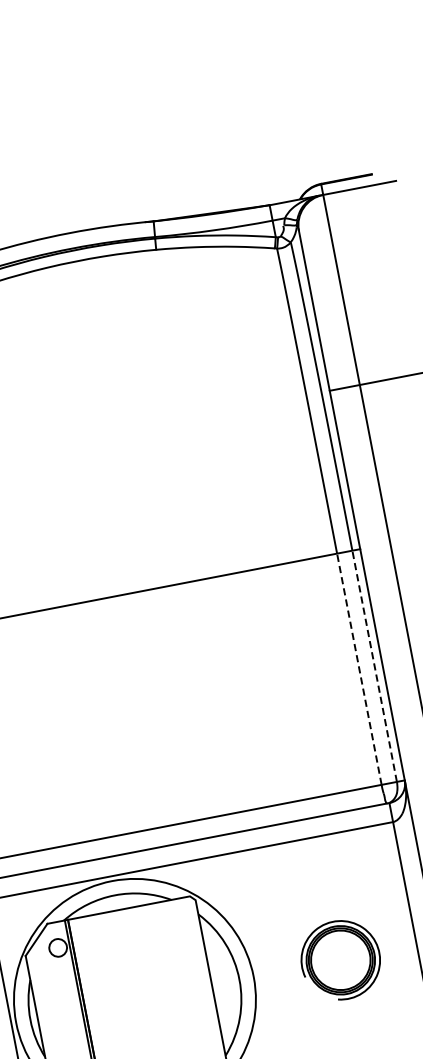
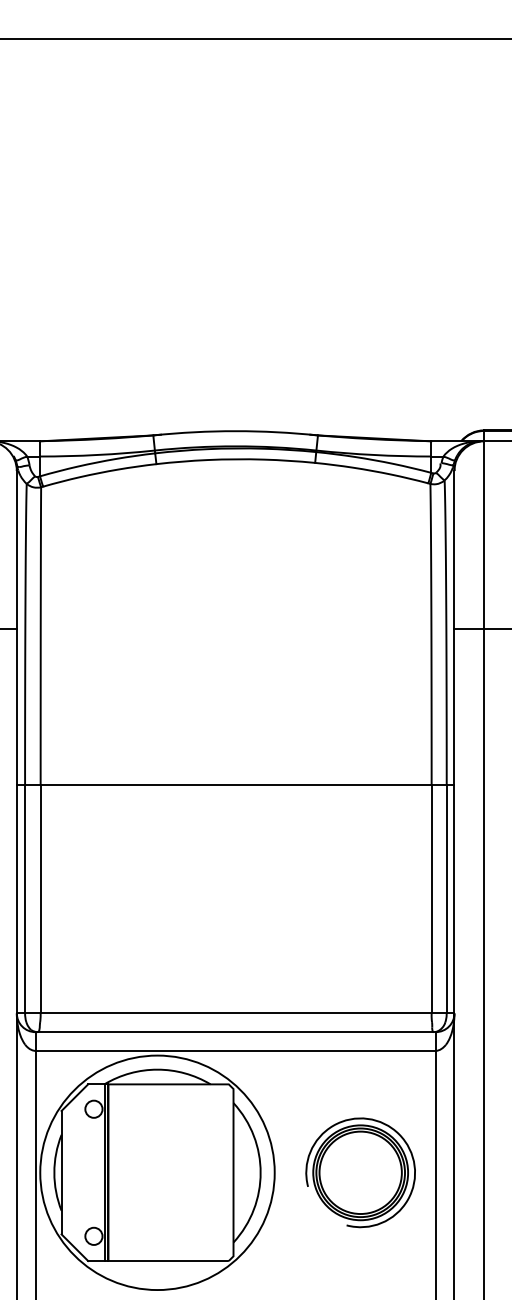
line: (374, 665) -> (446, 898), dashed -> solid
line: (359, 668) -> (431, 898), dashed -> solid
part: (340, 959) -> (360, 1172), size x1.43

